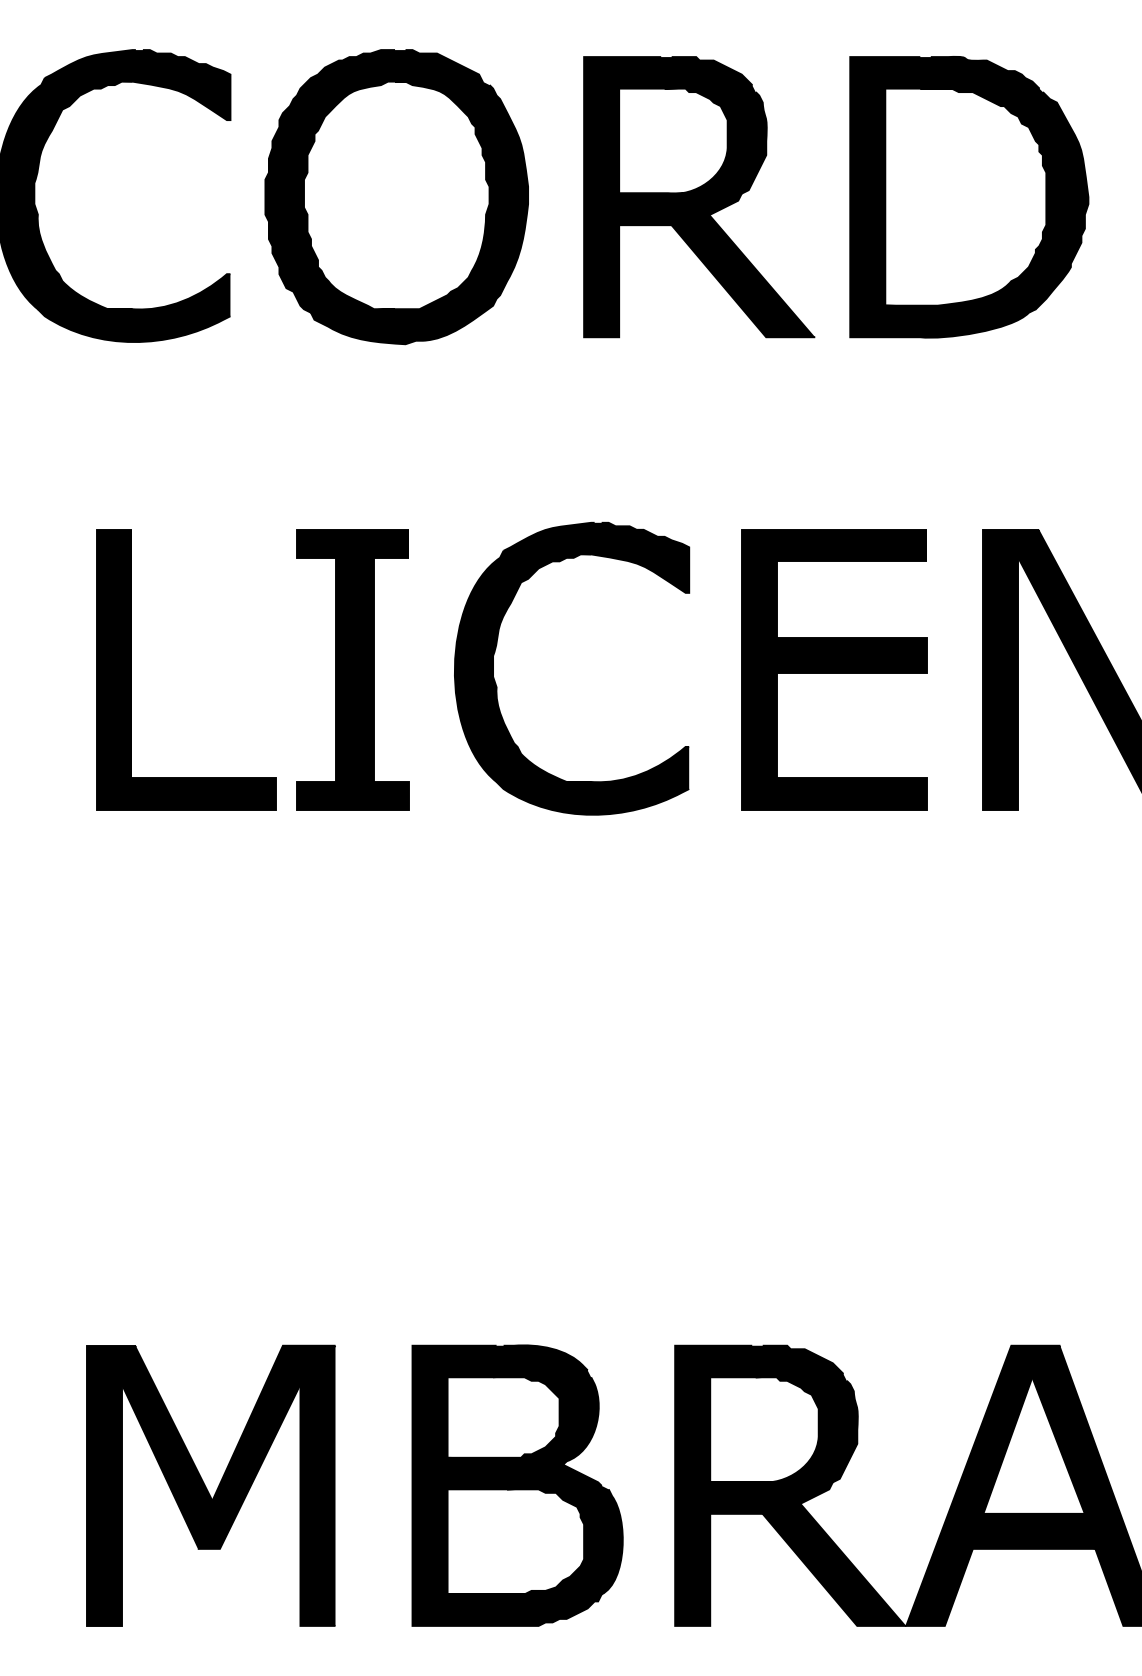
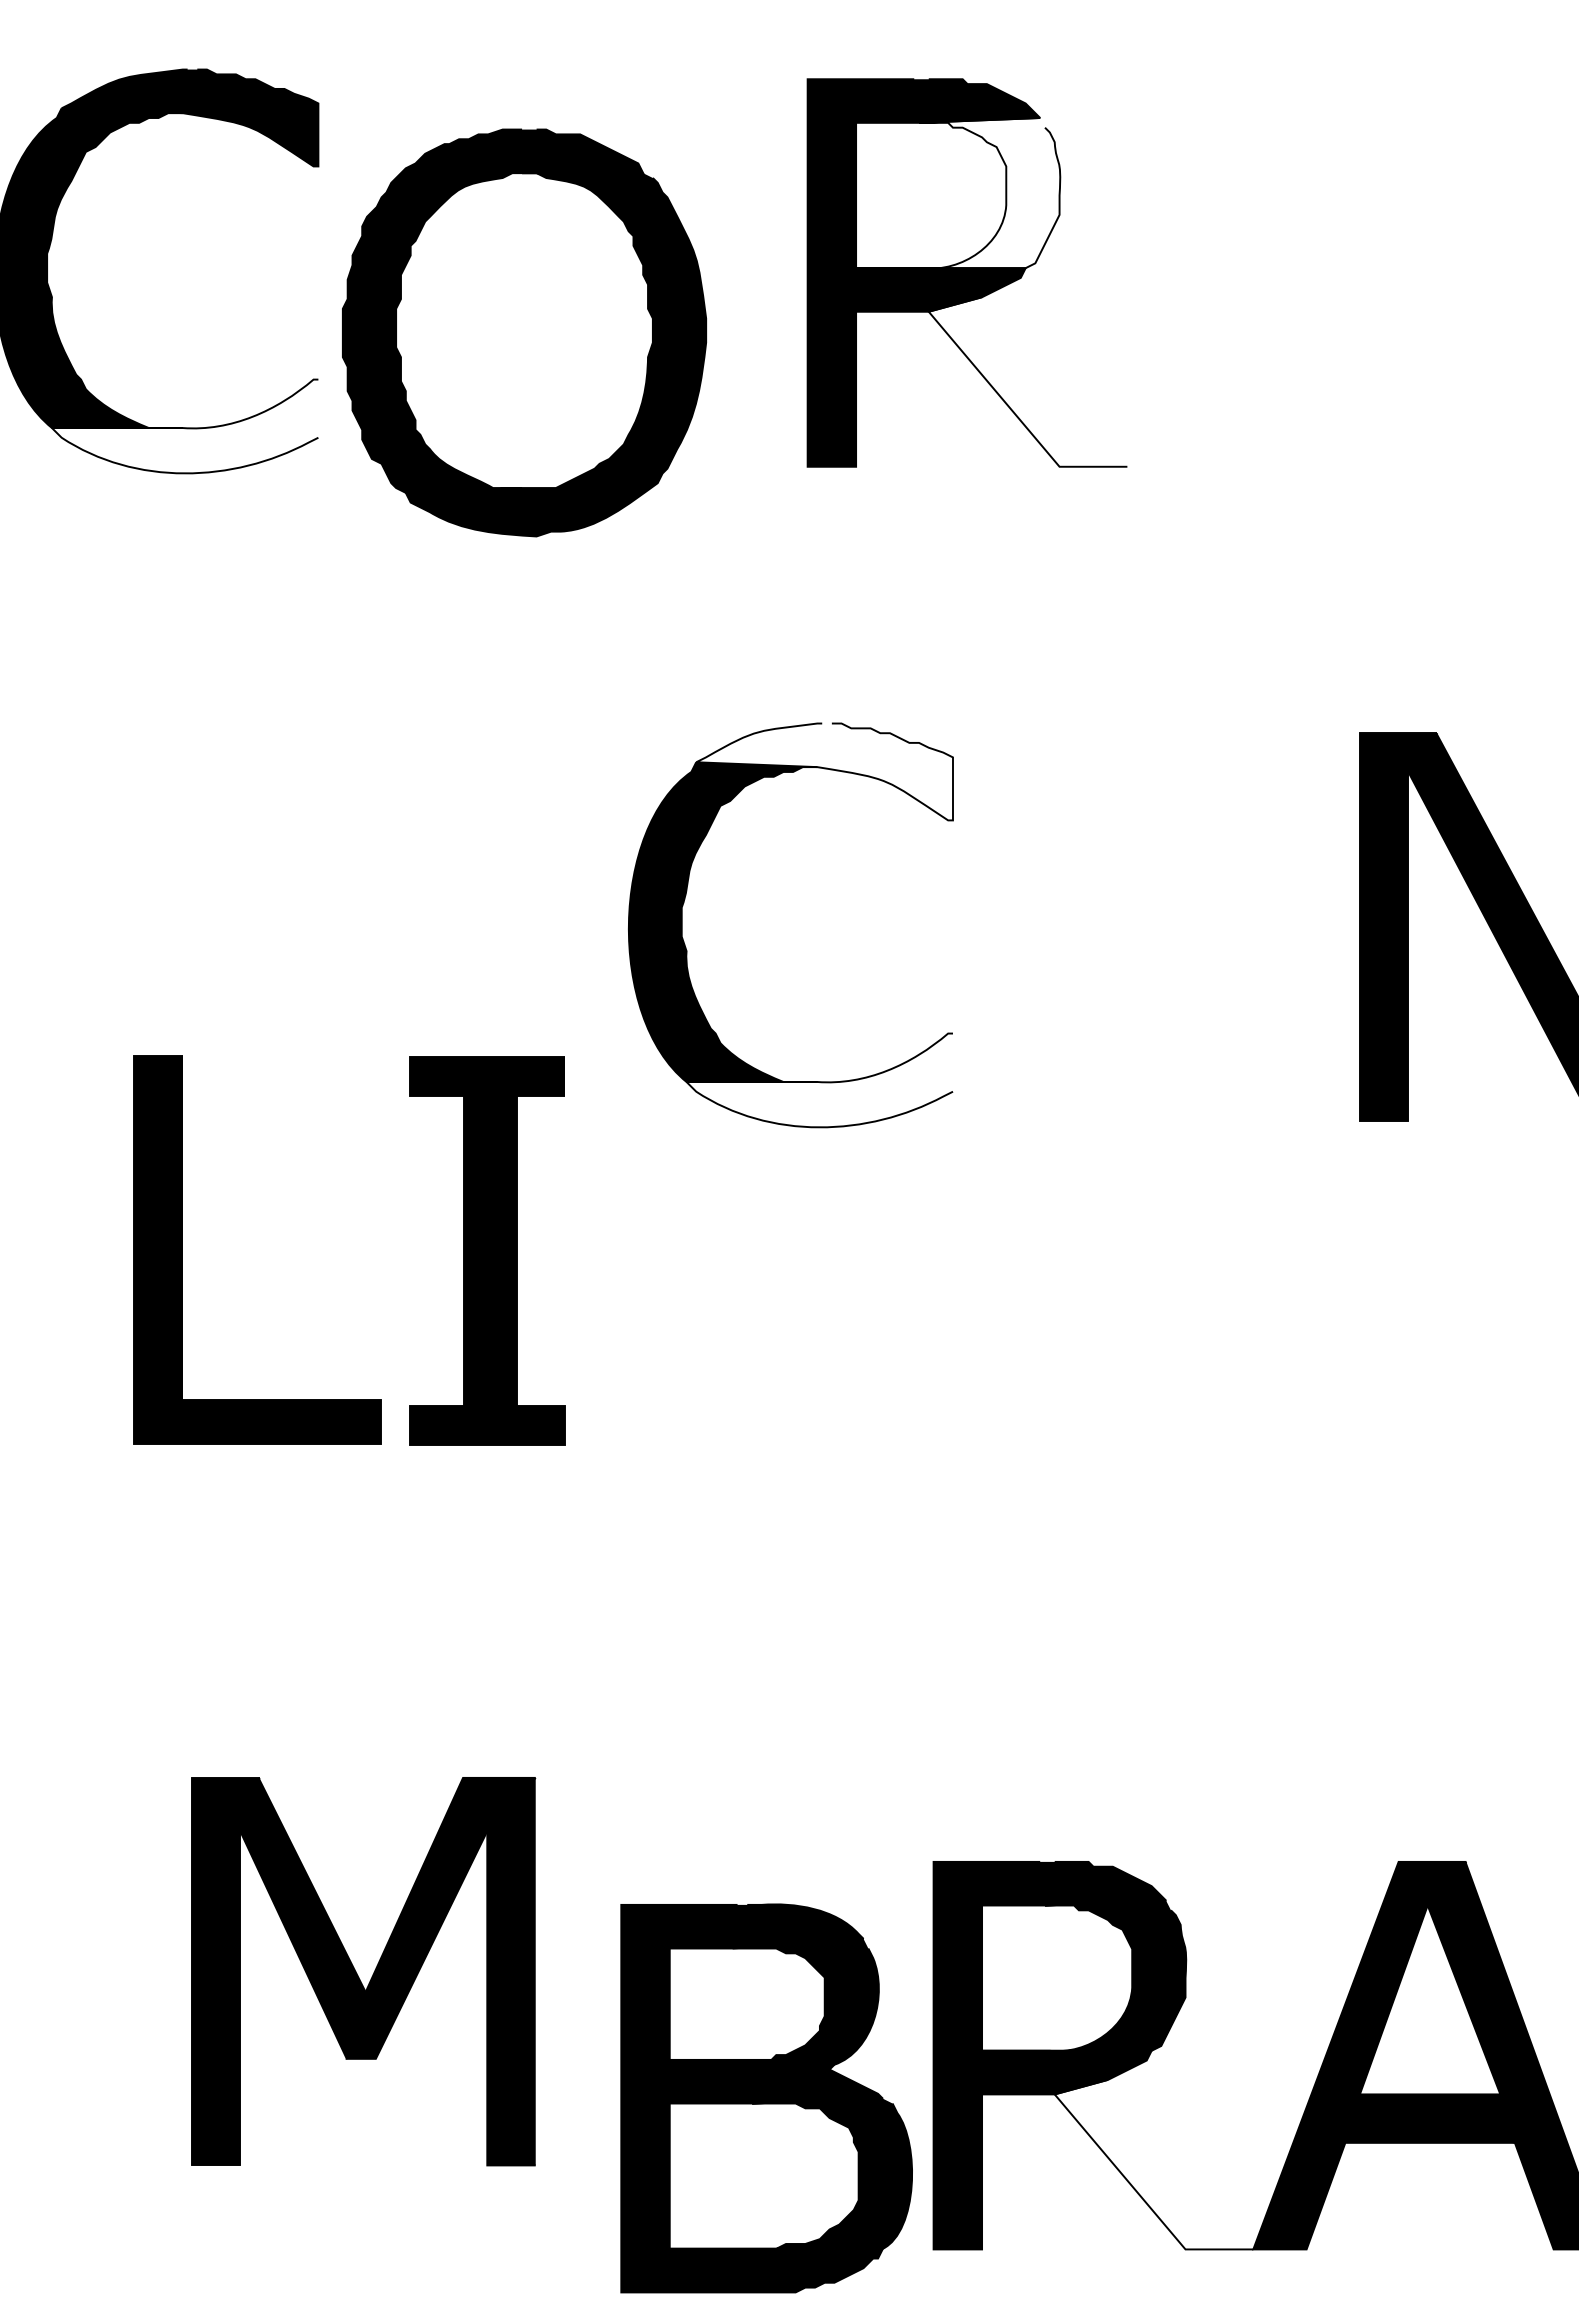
fill: (693, 139) -> (958, 193), removed
part: (396, 196) -> (524, 332), moved
part: (969, 197) -> (1340, 273), removed
fill: (743, 275) -> (1027, 381), removed
fill: (133, 308) -> (184, 426), removed
fill: (596, 557) -> (824, 771), removed
part: (132, 669) -> (182, 1249), moved
part: (352, 669) -> (487, 1250), moved
part: (834, 669) -> (1153, 926), removed
fill: (592, 780) -> (819, 1080), removed
part: (517, 1485) -> (766, 2098), moved
part: (206, 1487) -> (357, 1973), moved
fill: (834, 1564) -> (1153, 2164), removed

